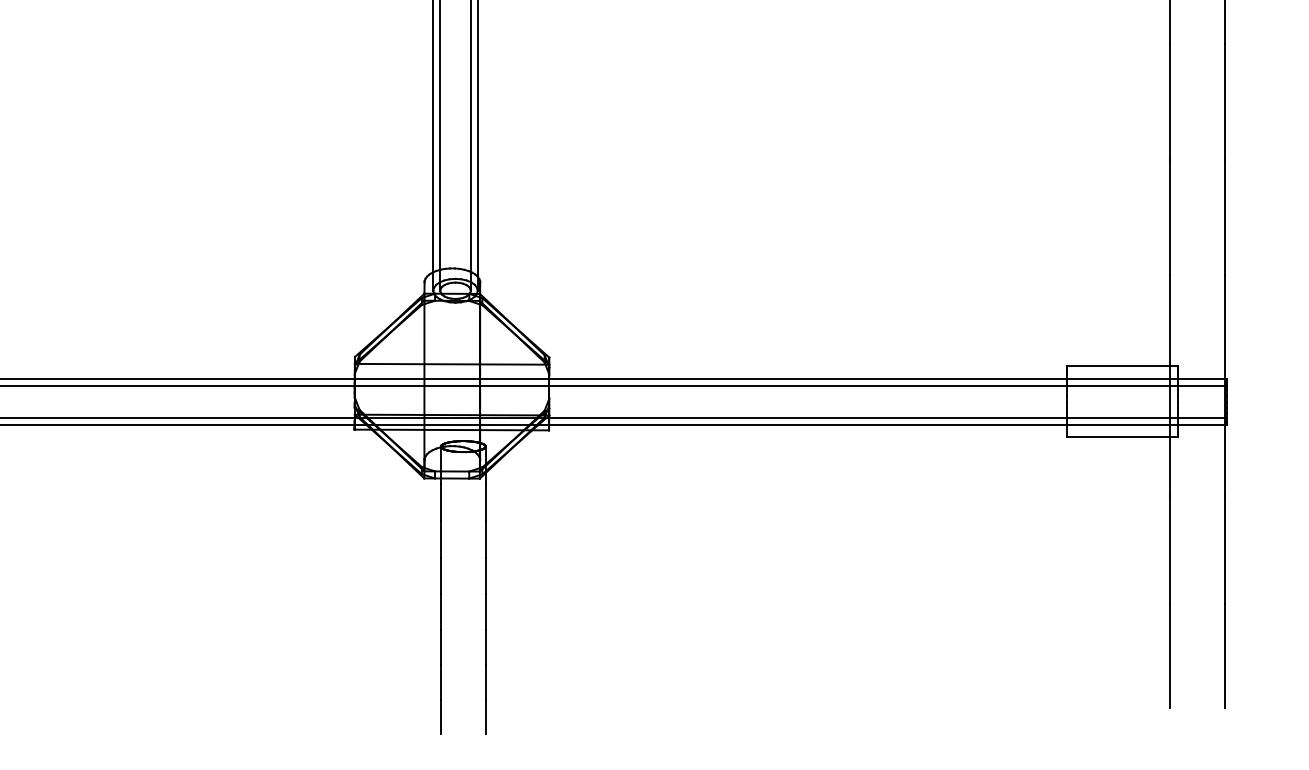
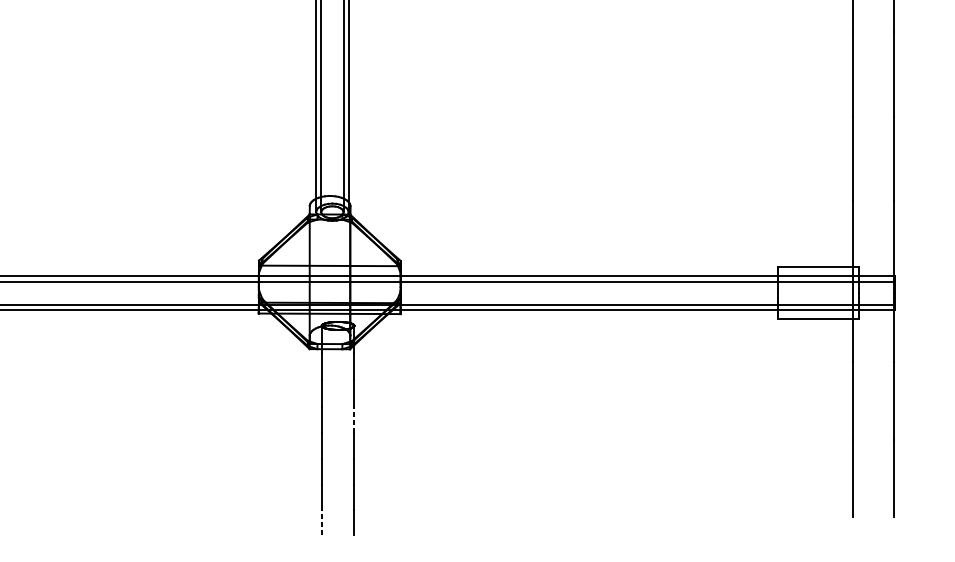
line: (485, 575) -> (354, 419), solid -> dashed
line: (441, 716) -> (322, 522), solid -> dashed

